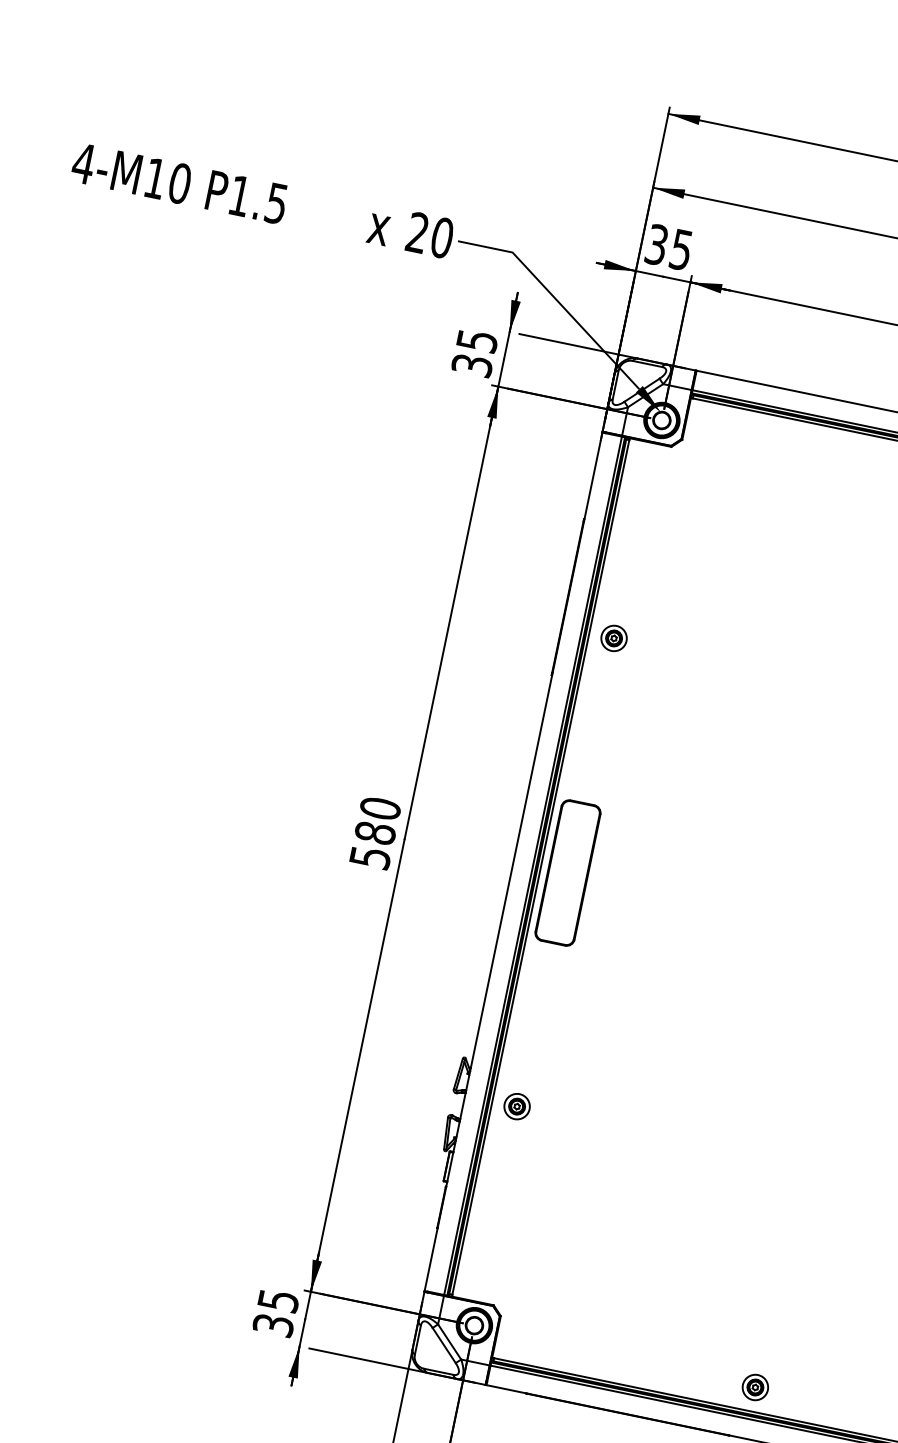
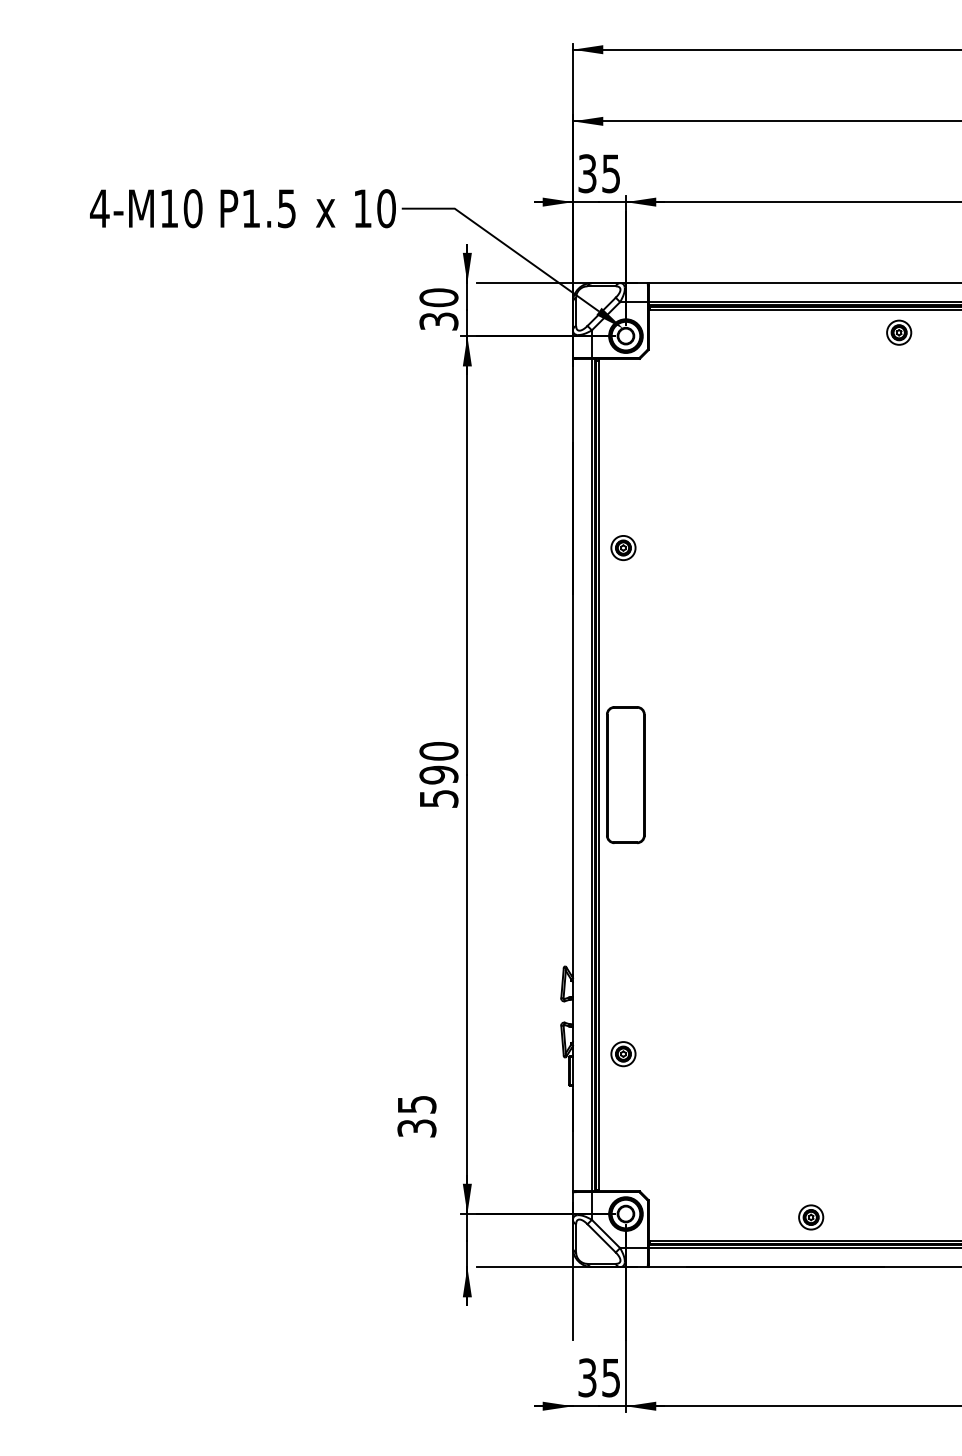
text: (179, 183) -> (192, 208), moved
text: (417, 232) -> (362, 208), 20 -> 10
text: (476, 340) -> (438, 297), 35 -> 30
text: (375, 832) -> (438, 774), 580 -> 590
part: (517, 1107) -> (623, 1054), moved
text: (275, 1312) -> (416, 1116), moved
part: (755, 1387) -> (811, 1217), moved

